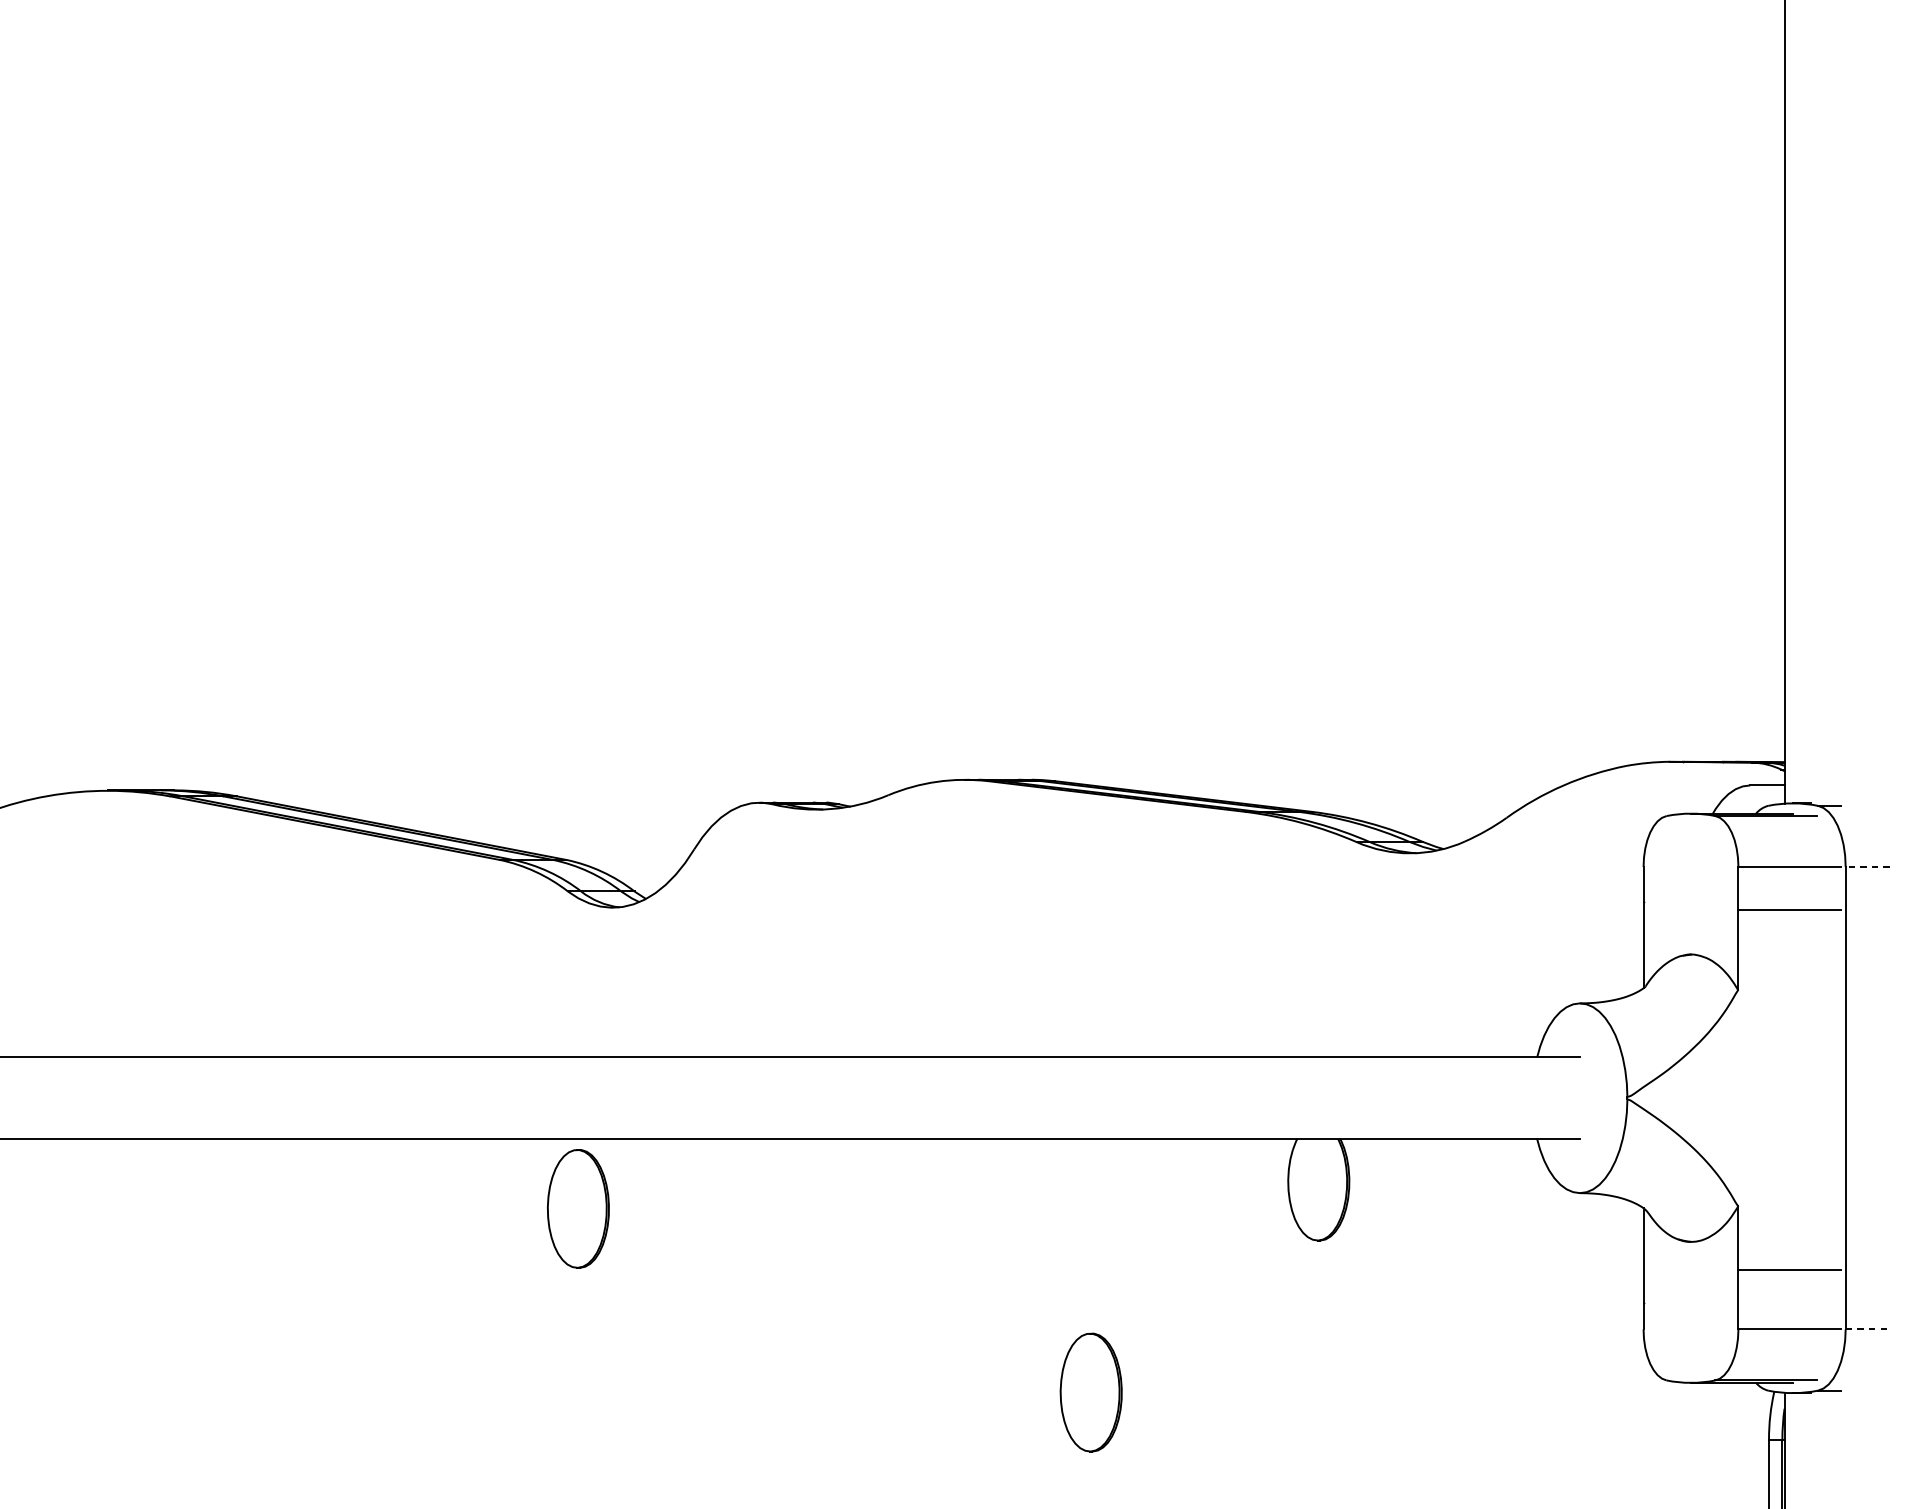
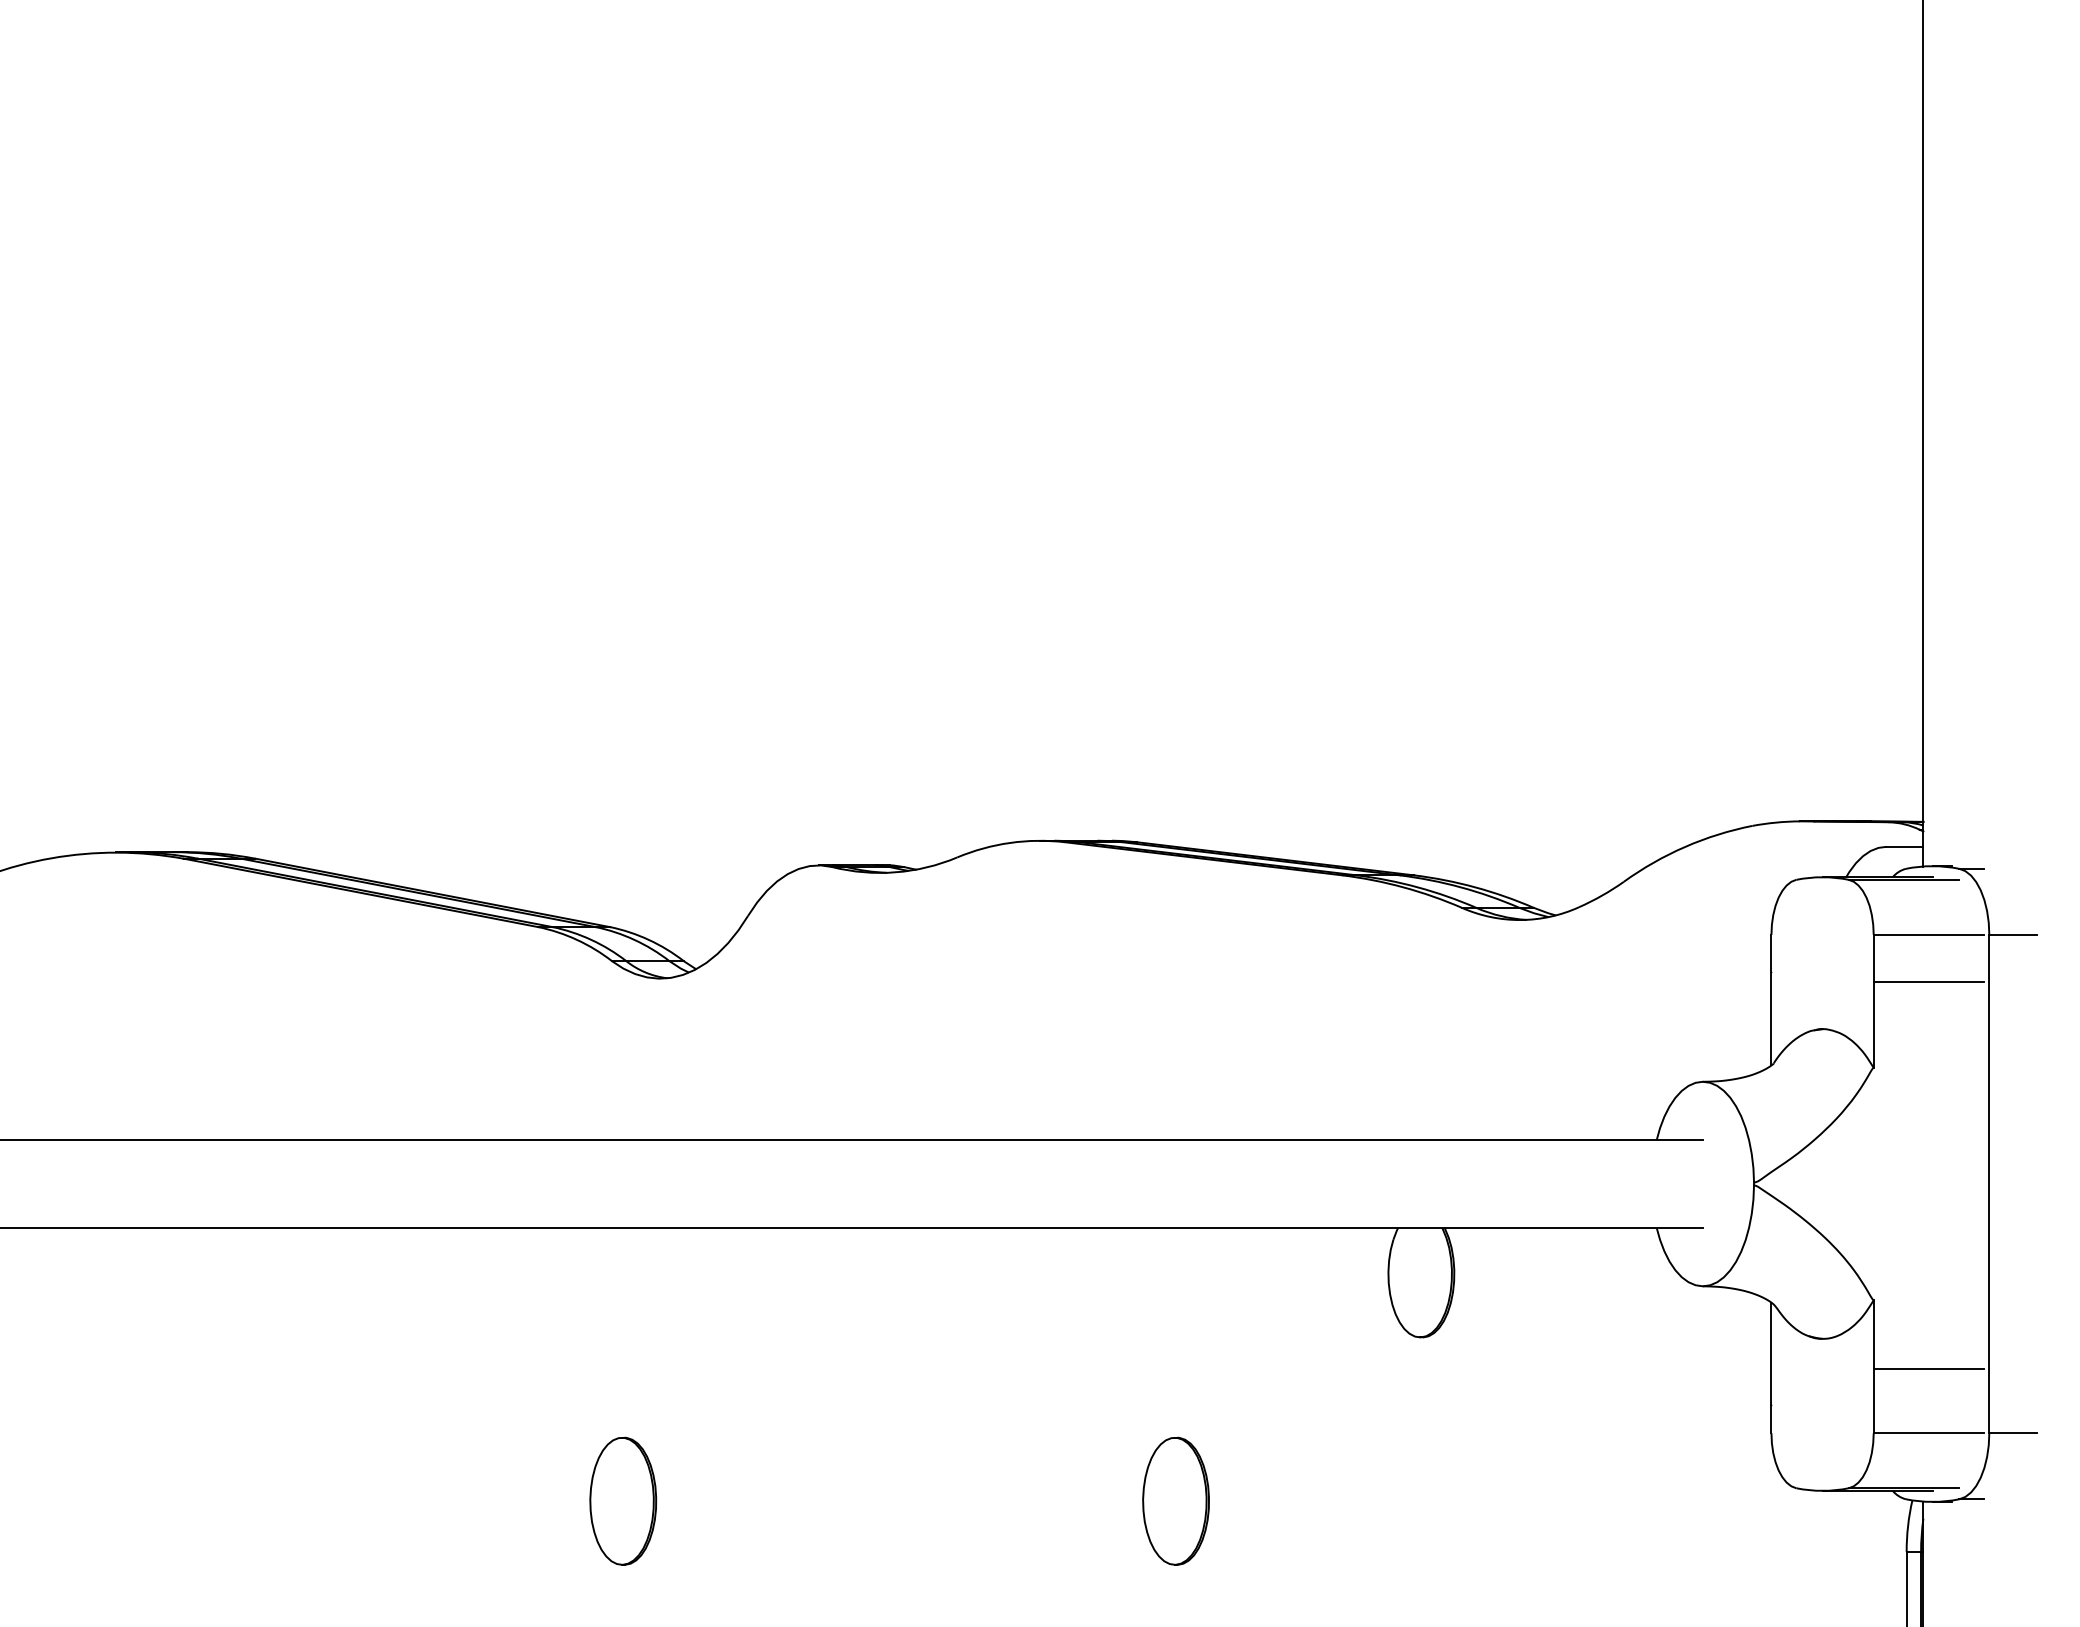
line: (1868, 866) -> (2013, 934), dashed -> solid
part: (578, 1208) -> (623, 1500), moved
line: (1868, 1329) -> (2013, 1433), dashed -> solid

